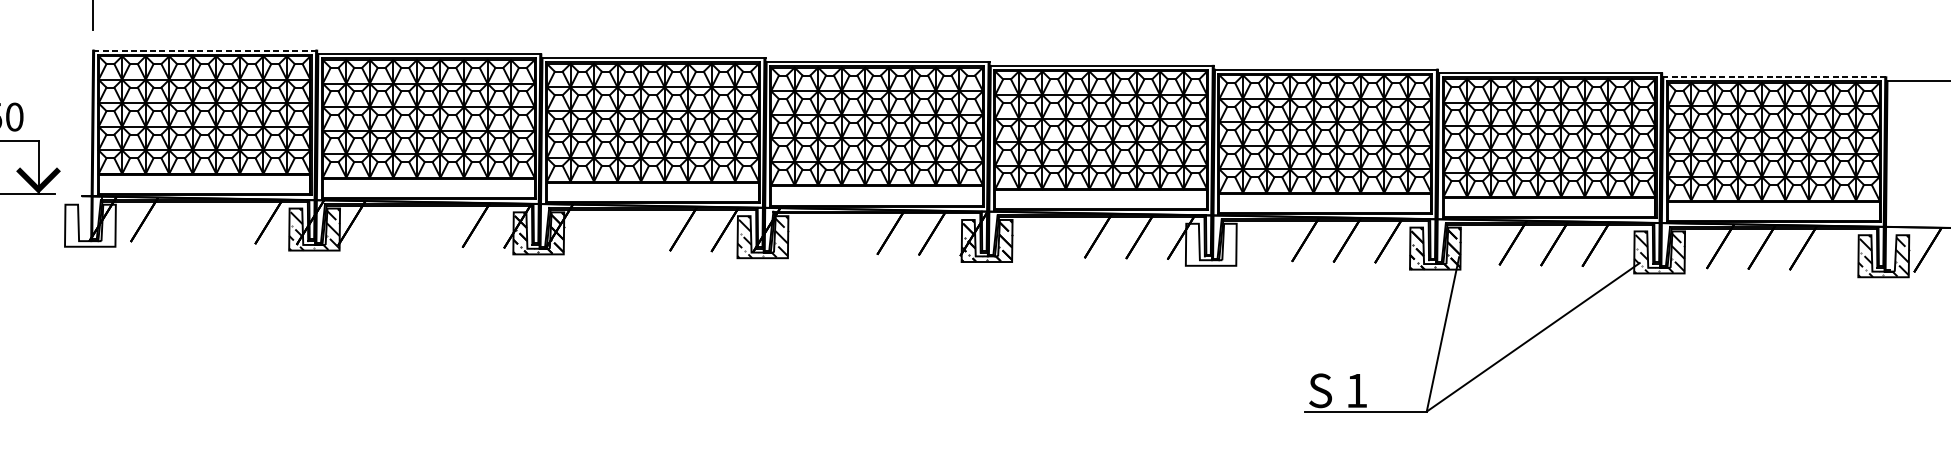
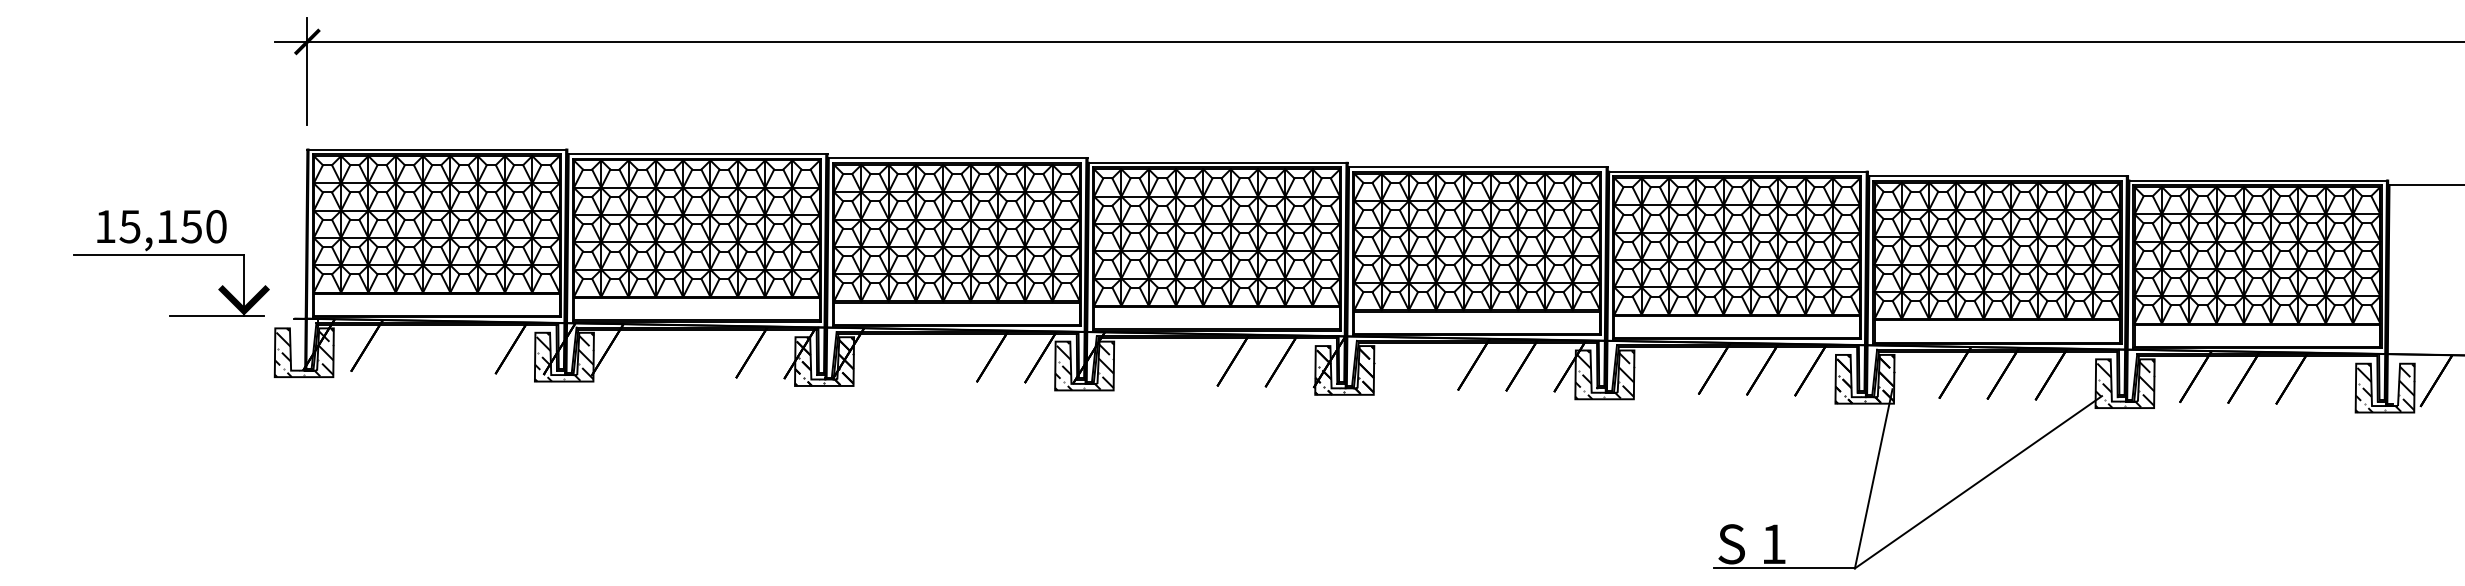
line: (205, 50) -> (437, 149), dashed -> solid
line: (1774, 77) -> (2258, 180), dashed -> solid
hatch: (89, 225) -> (303, 352), added
hatch: (1210, 244) -> (1604, 374), added

